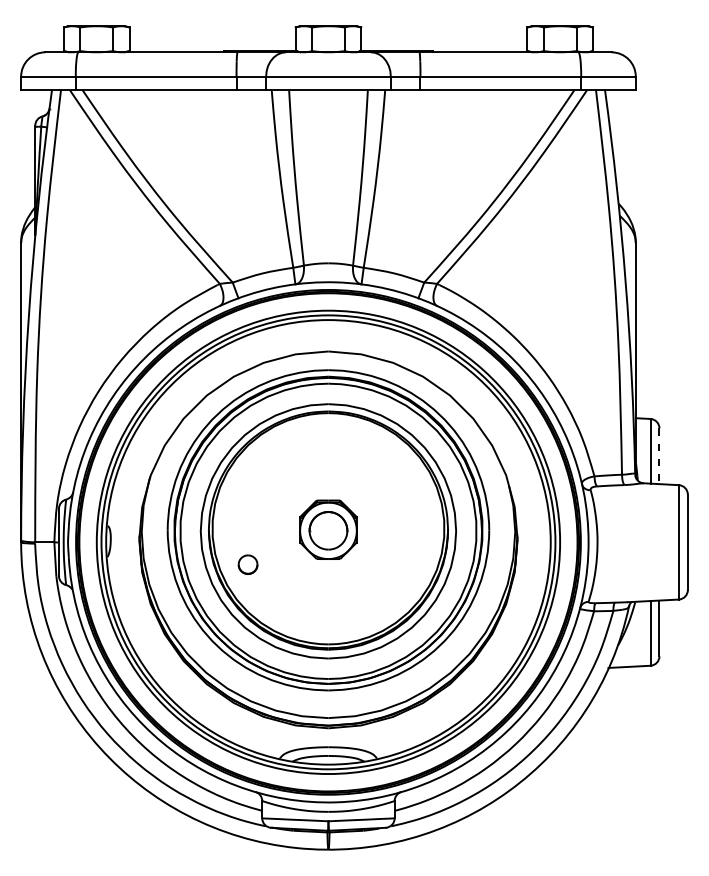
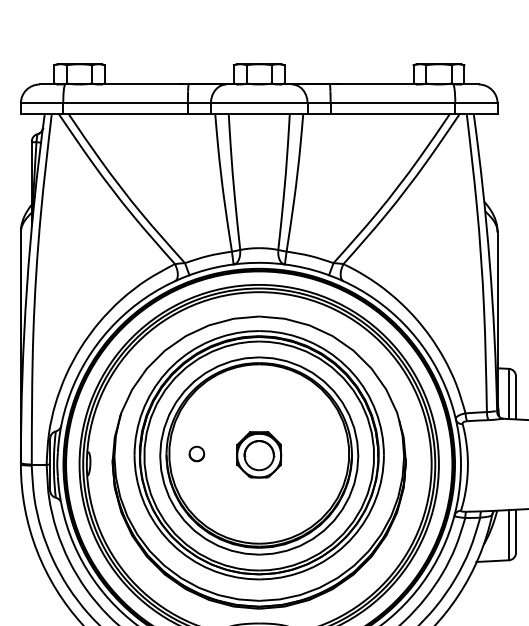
line: (659, 456) -> (515, 397), dashed -> solid
part: (247, 564) -> (196, 453), moved

